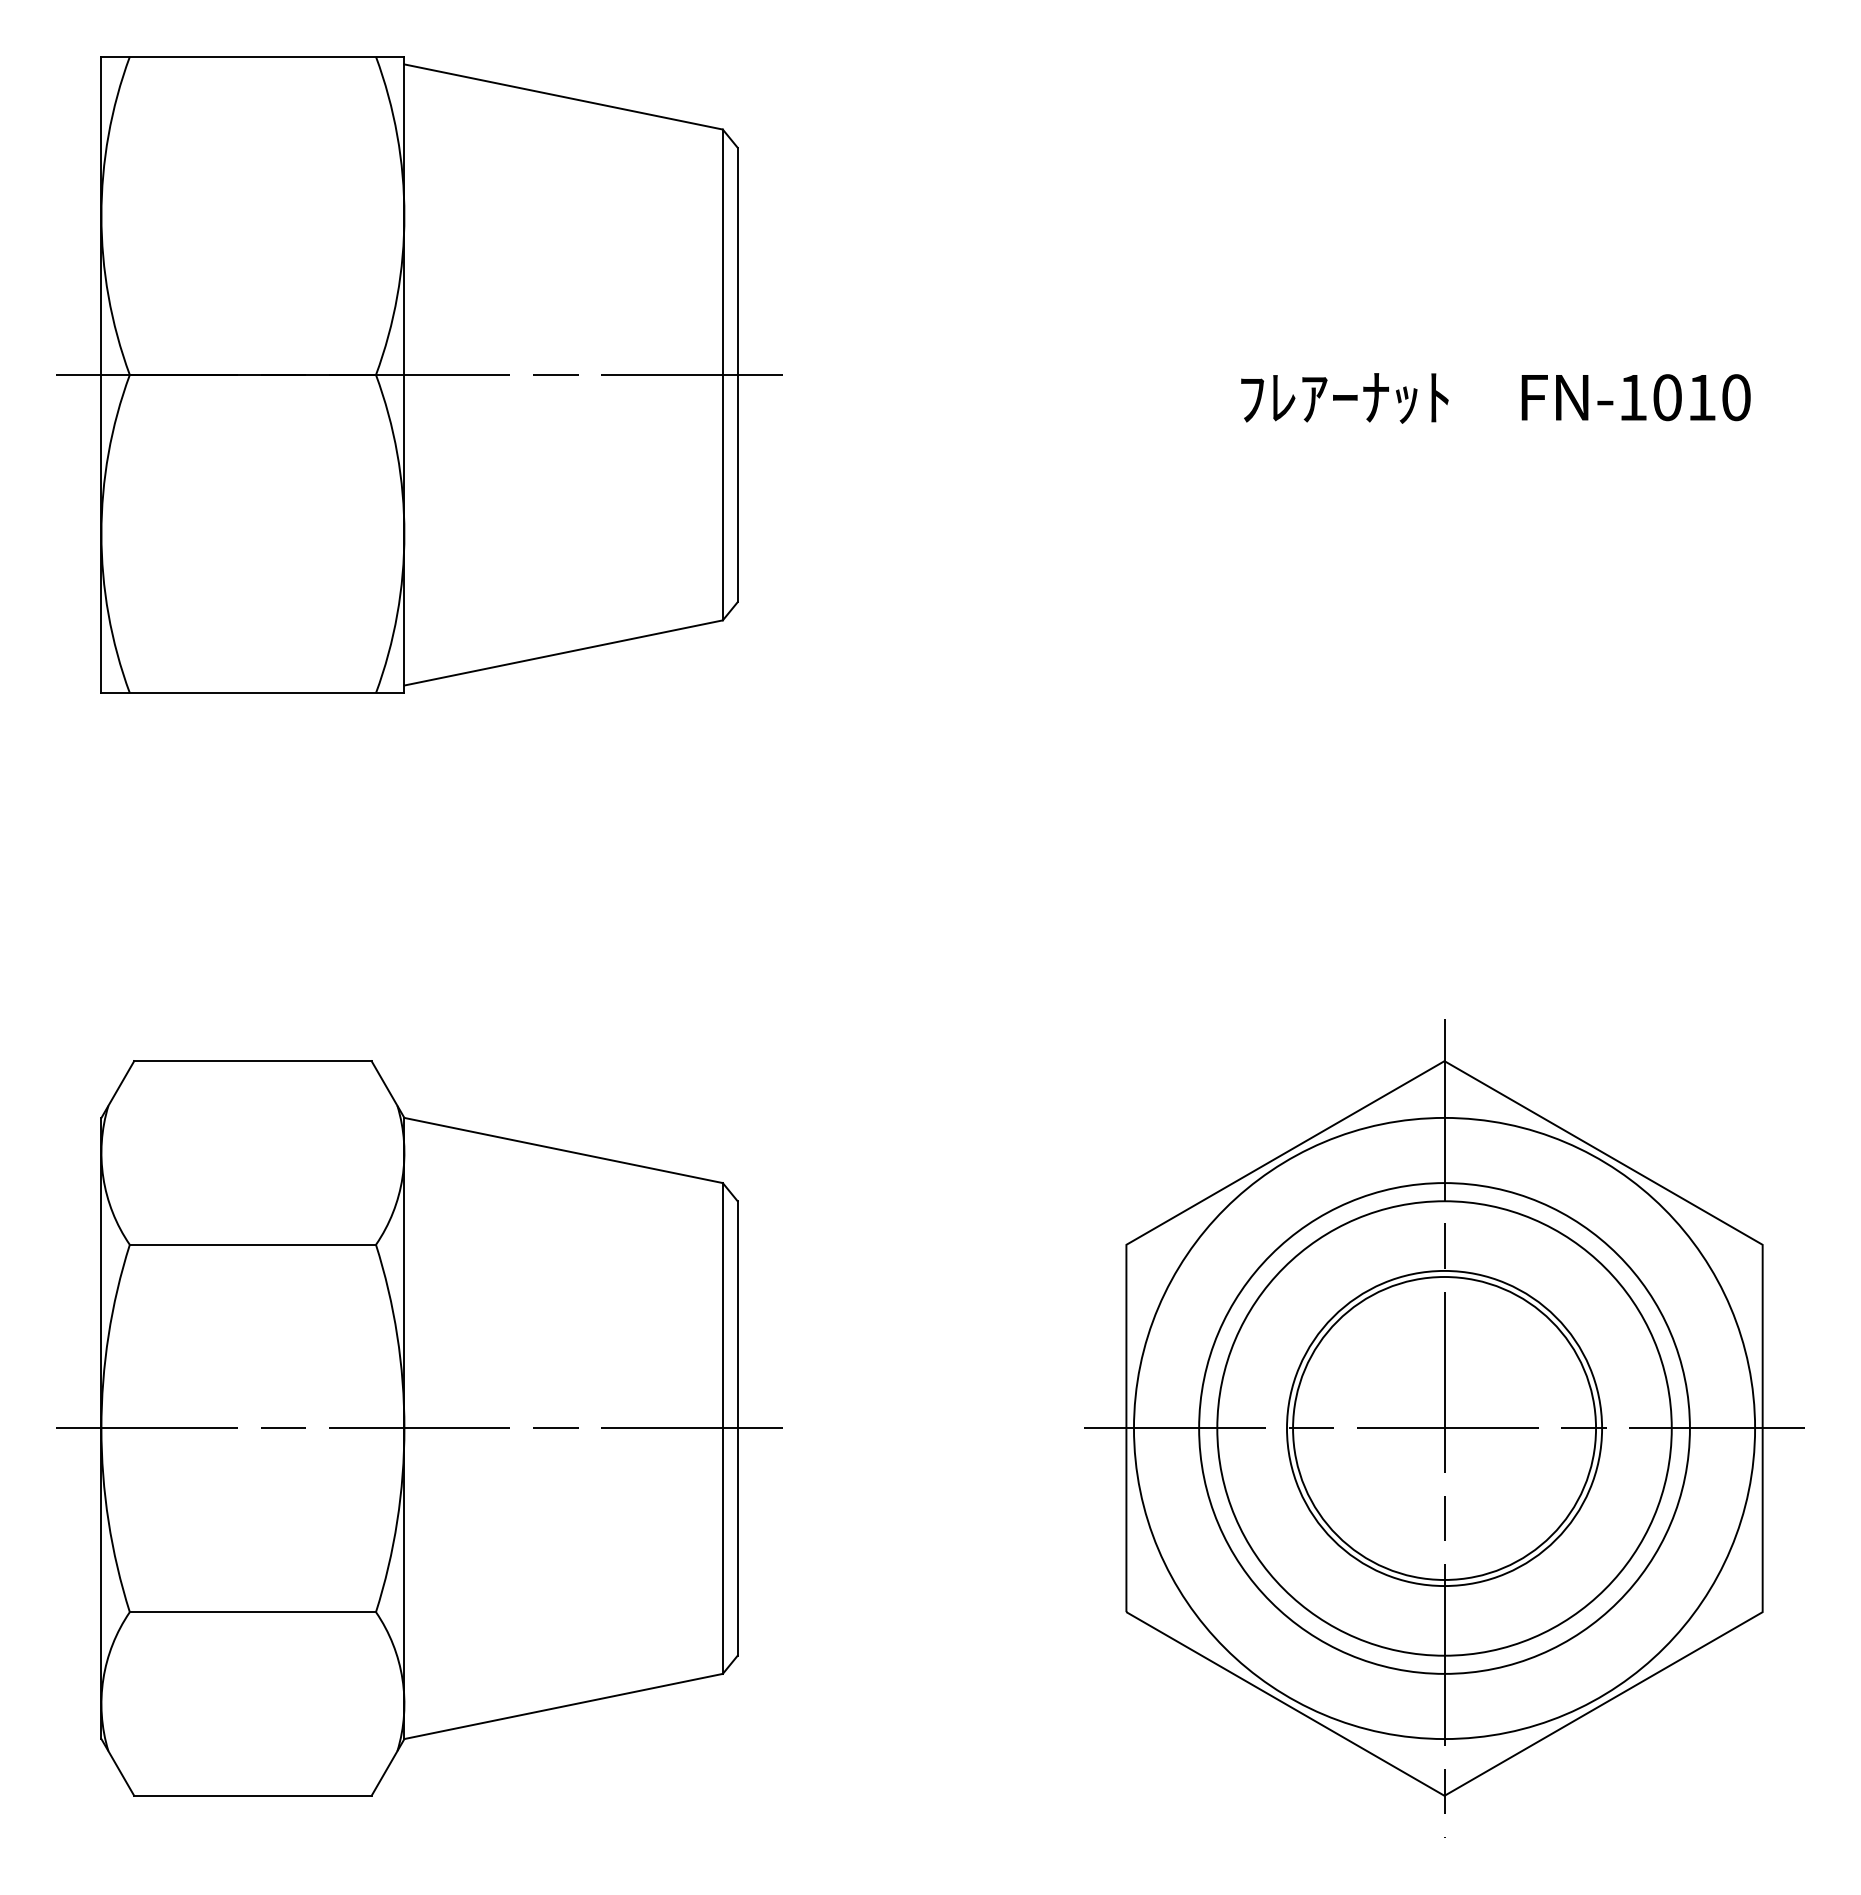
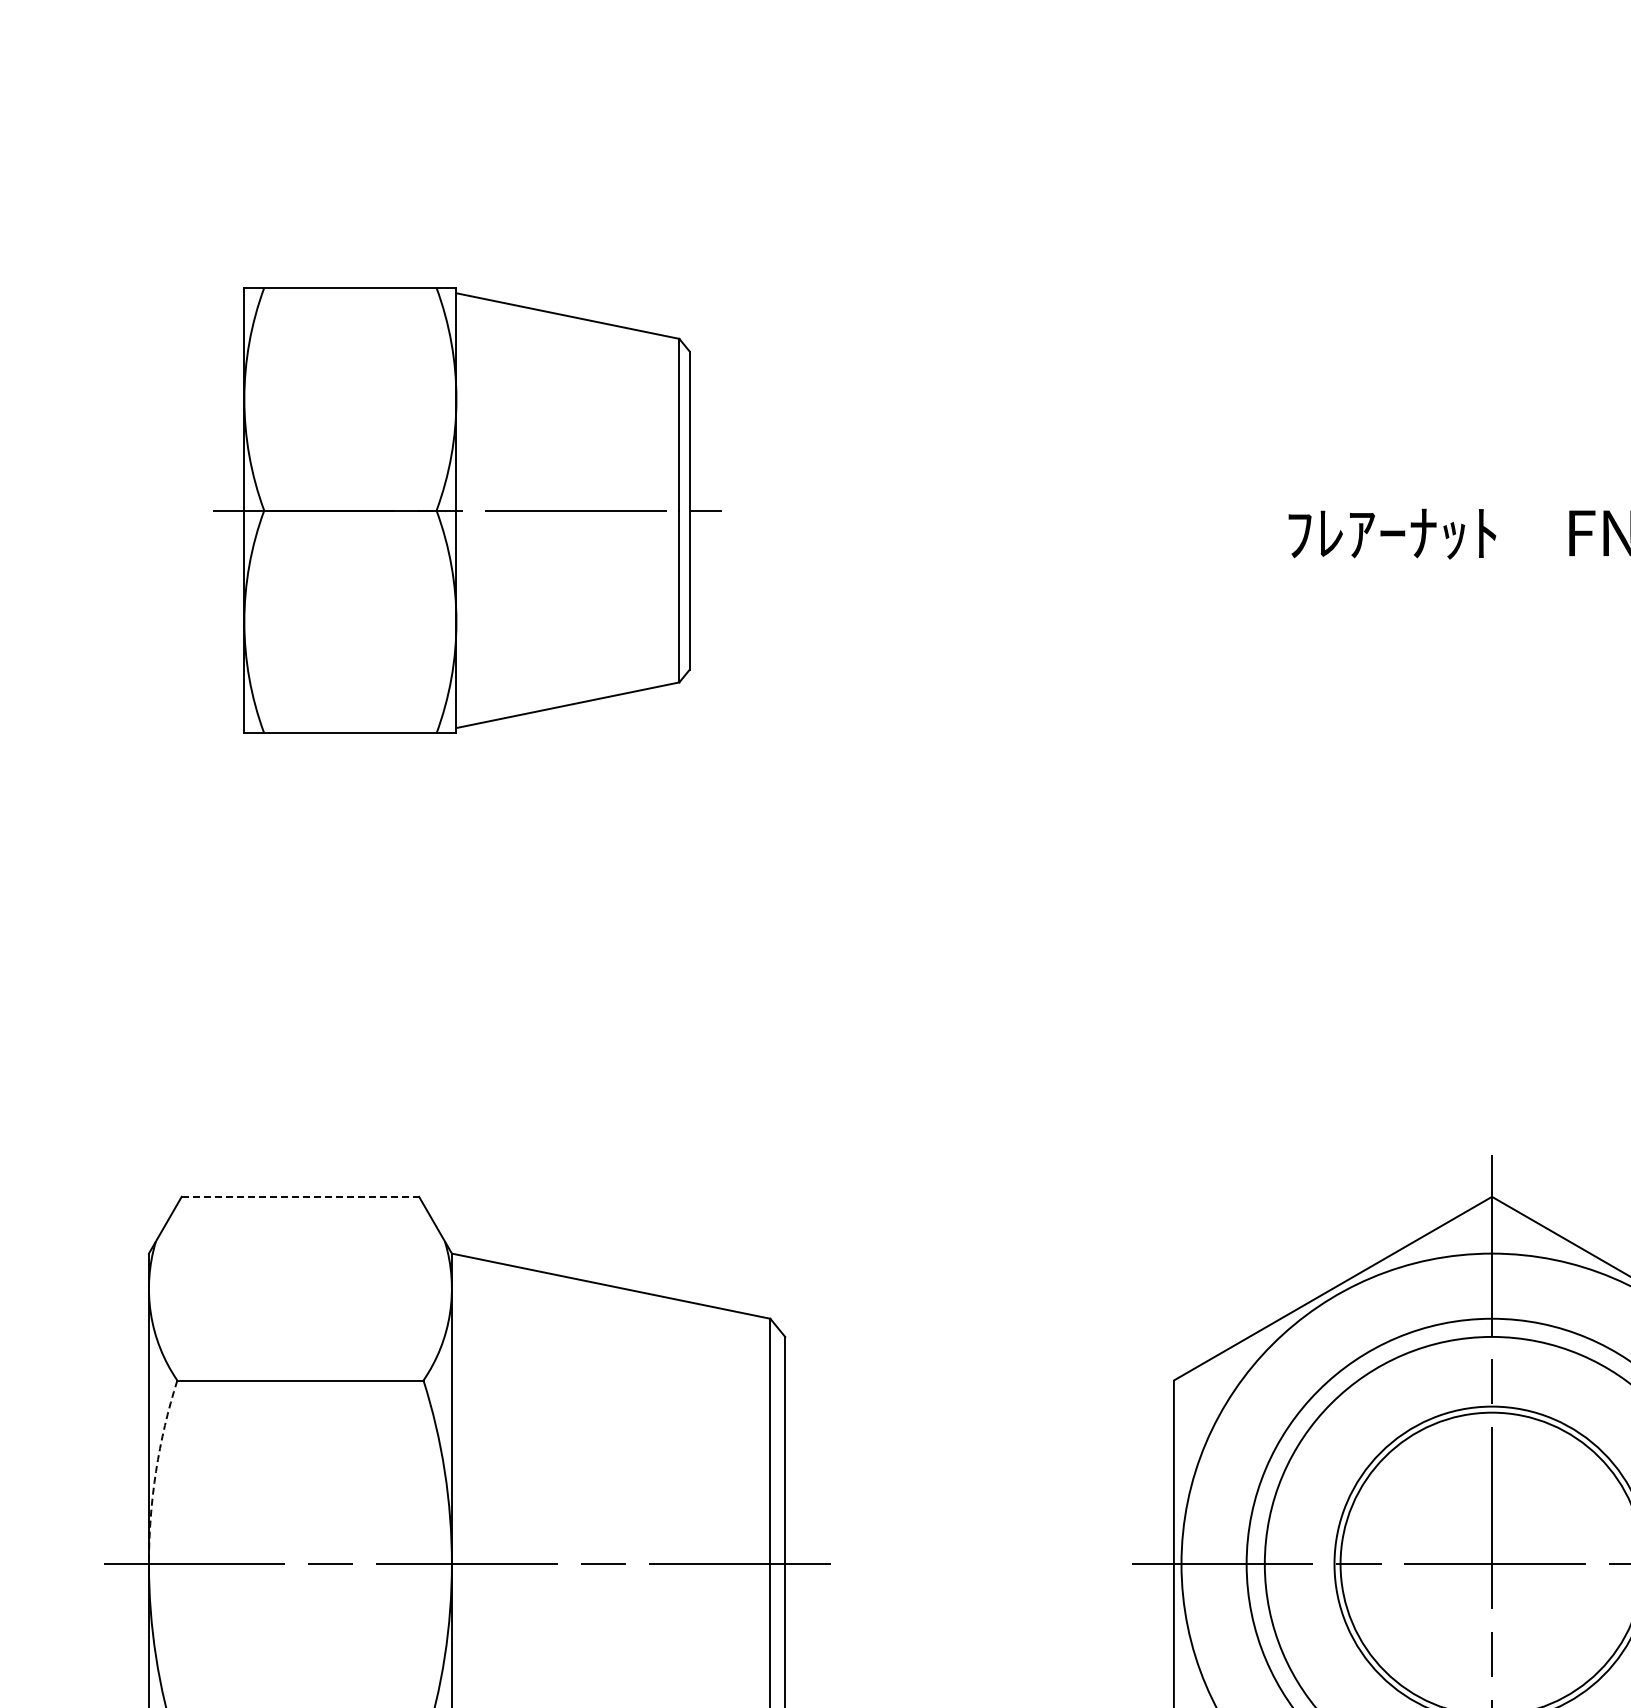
part: (419, 374) -> (467, 510), size x0.7
line: (252, 1061) -> (300, 1197), solid -> dashed
arc: (108, 1335) -> (156, 1471), solid -> dashed

